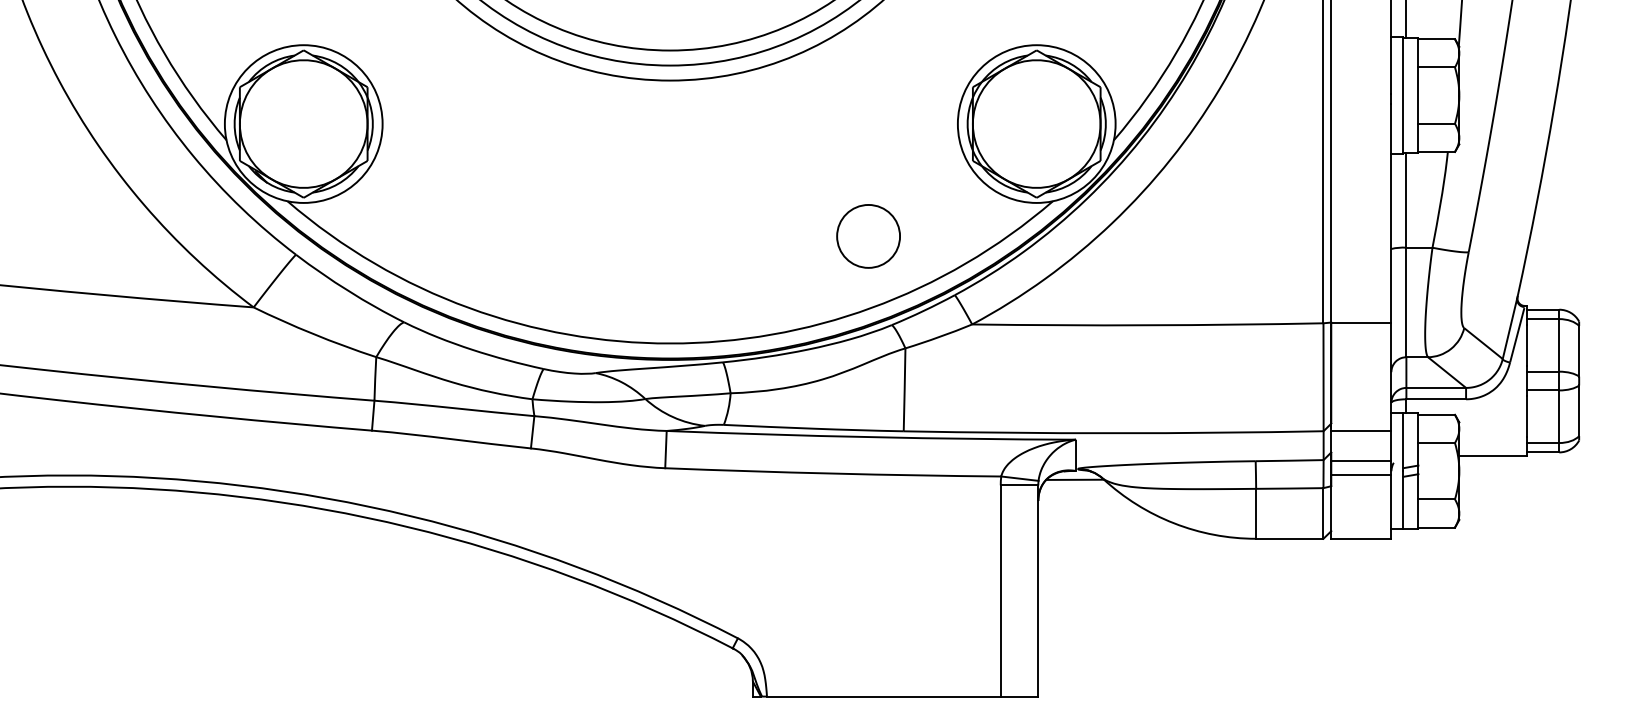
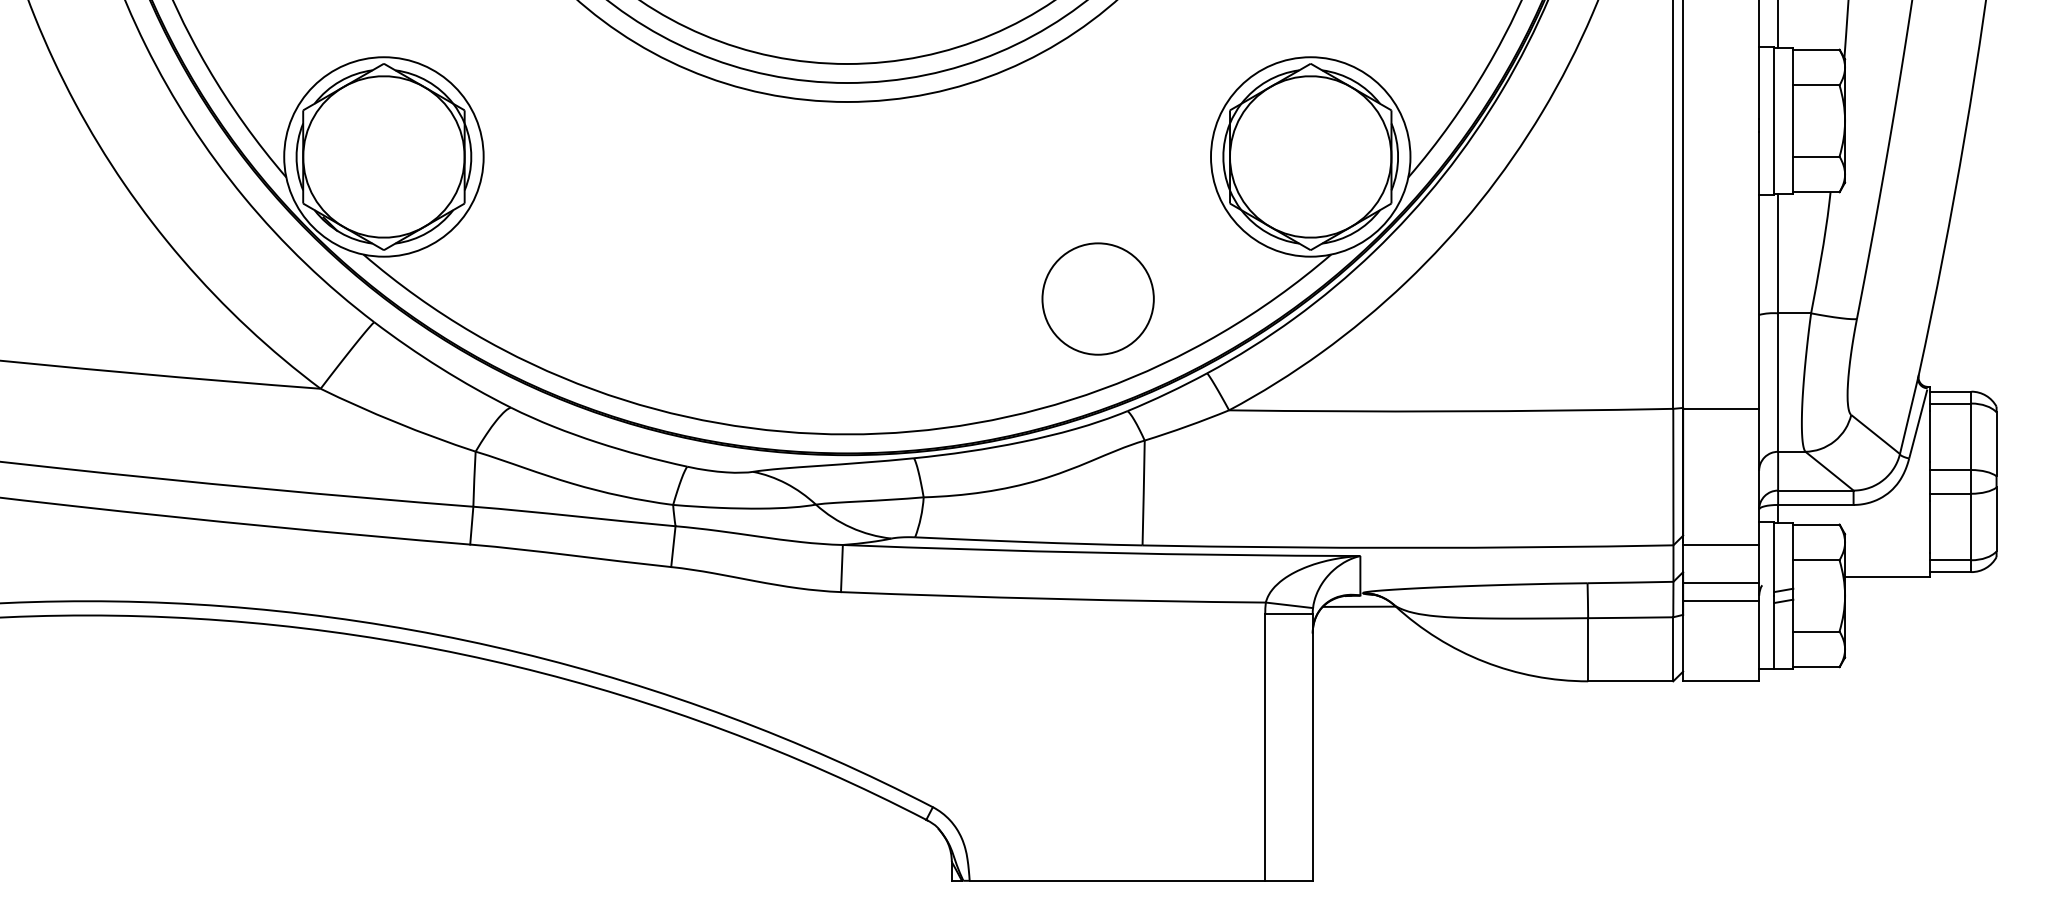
circle: (868, 236) -> (1097, 298), size x1.4

